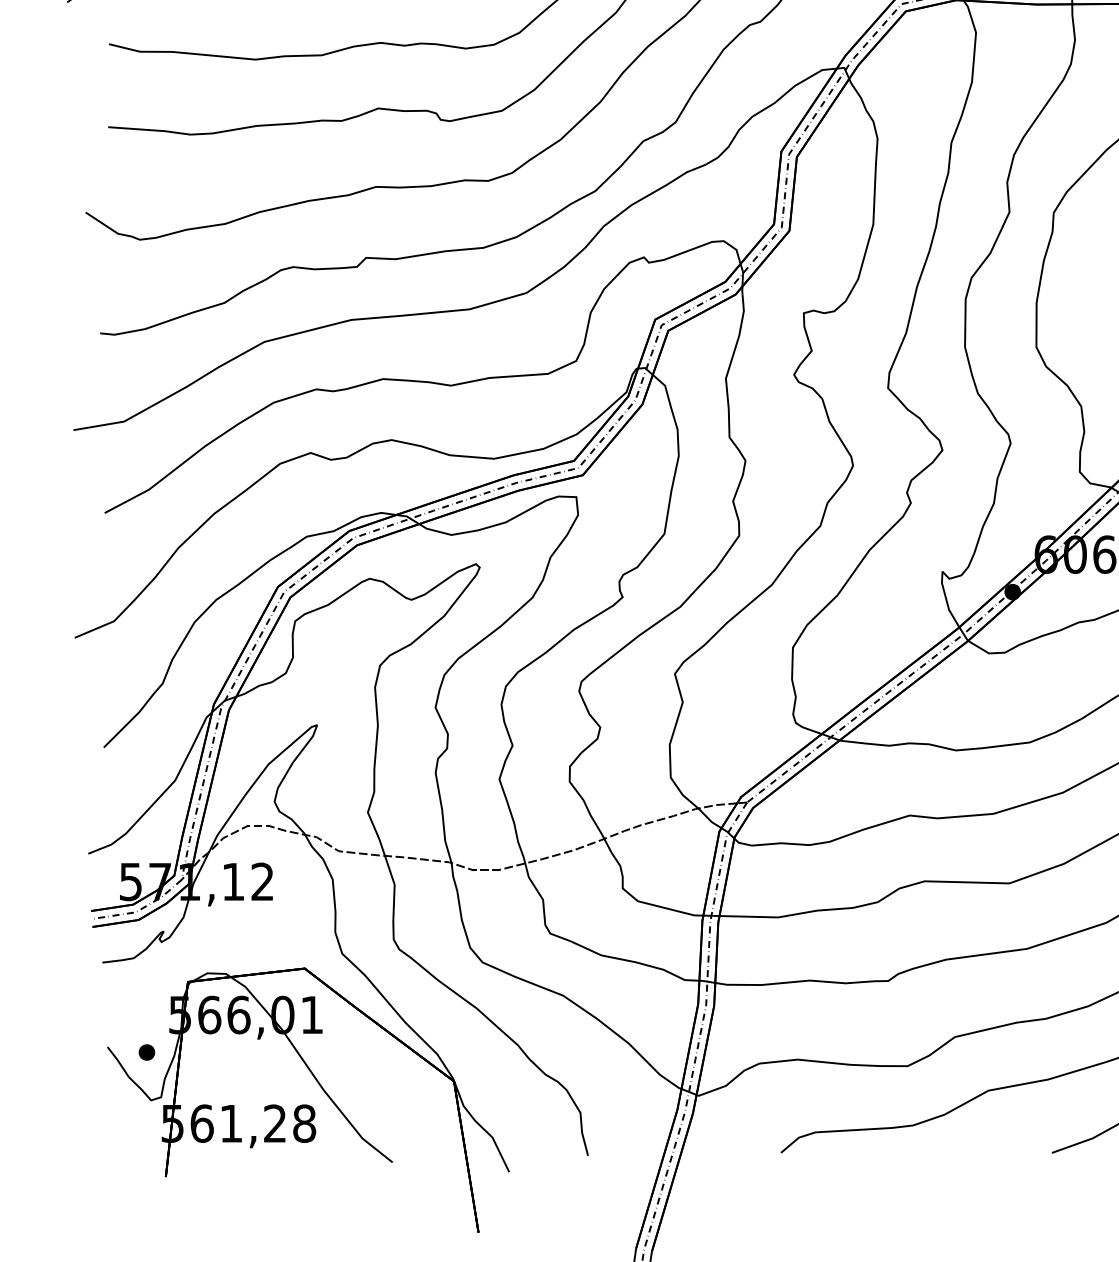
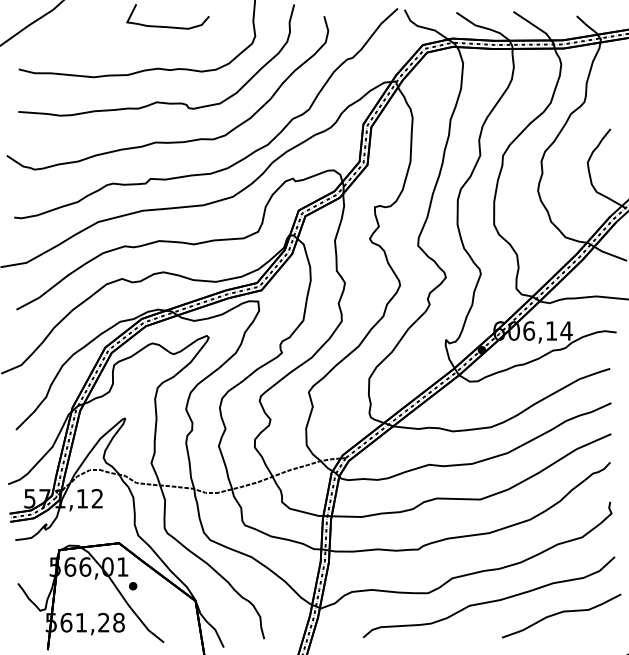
part: (147, 1052) -> (133, 586), moved

